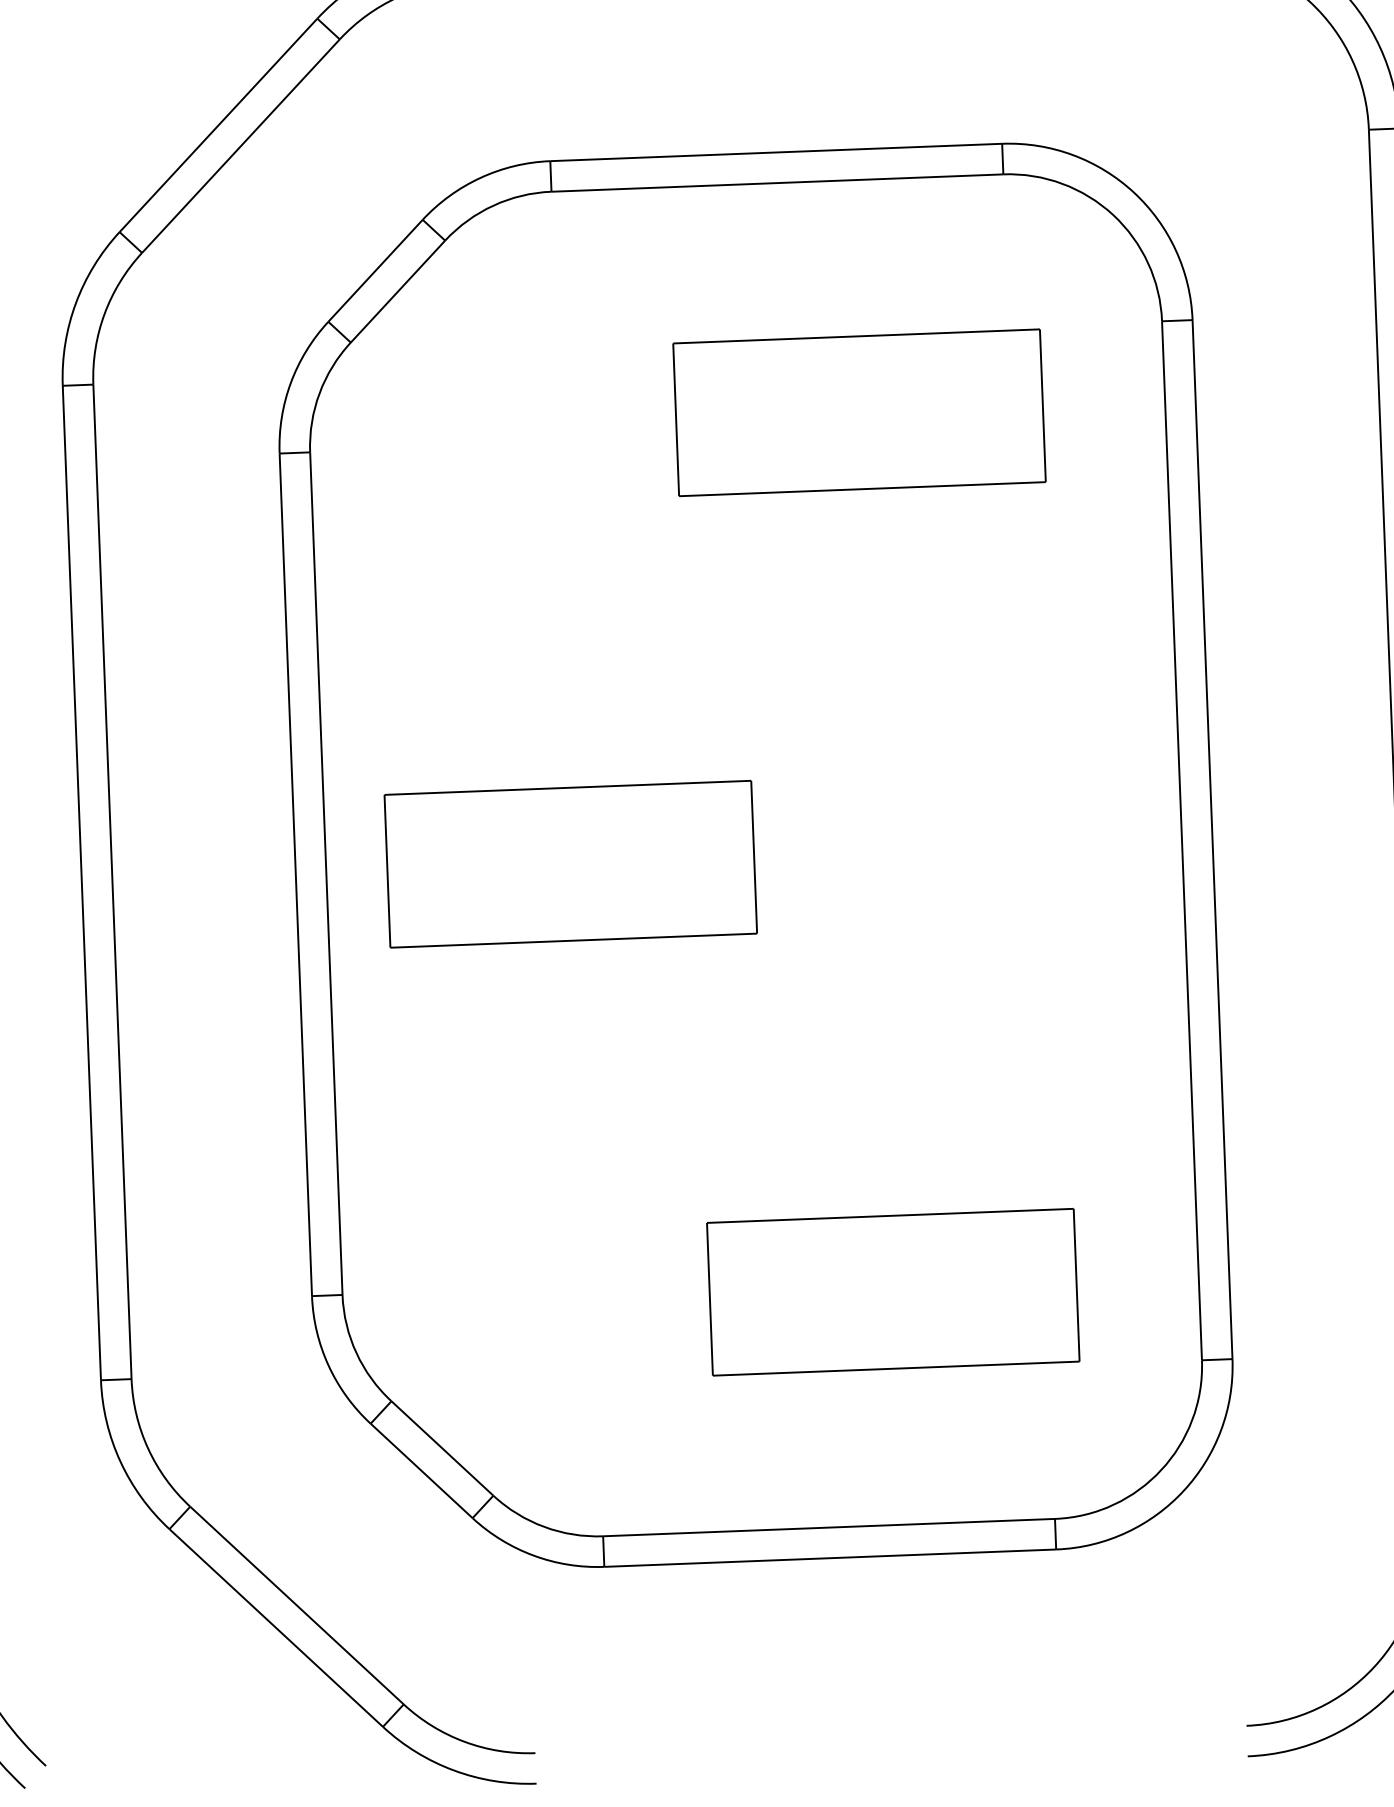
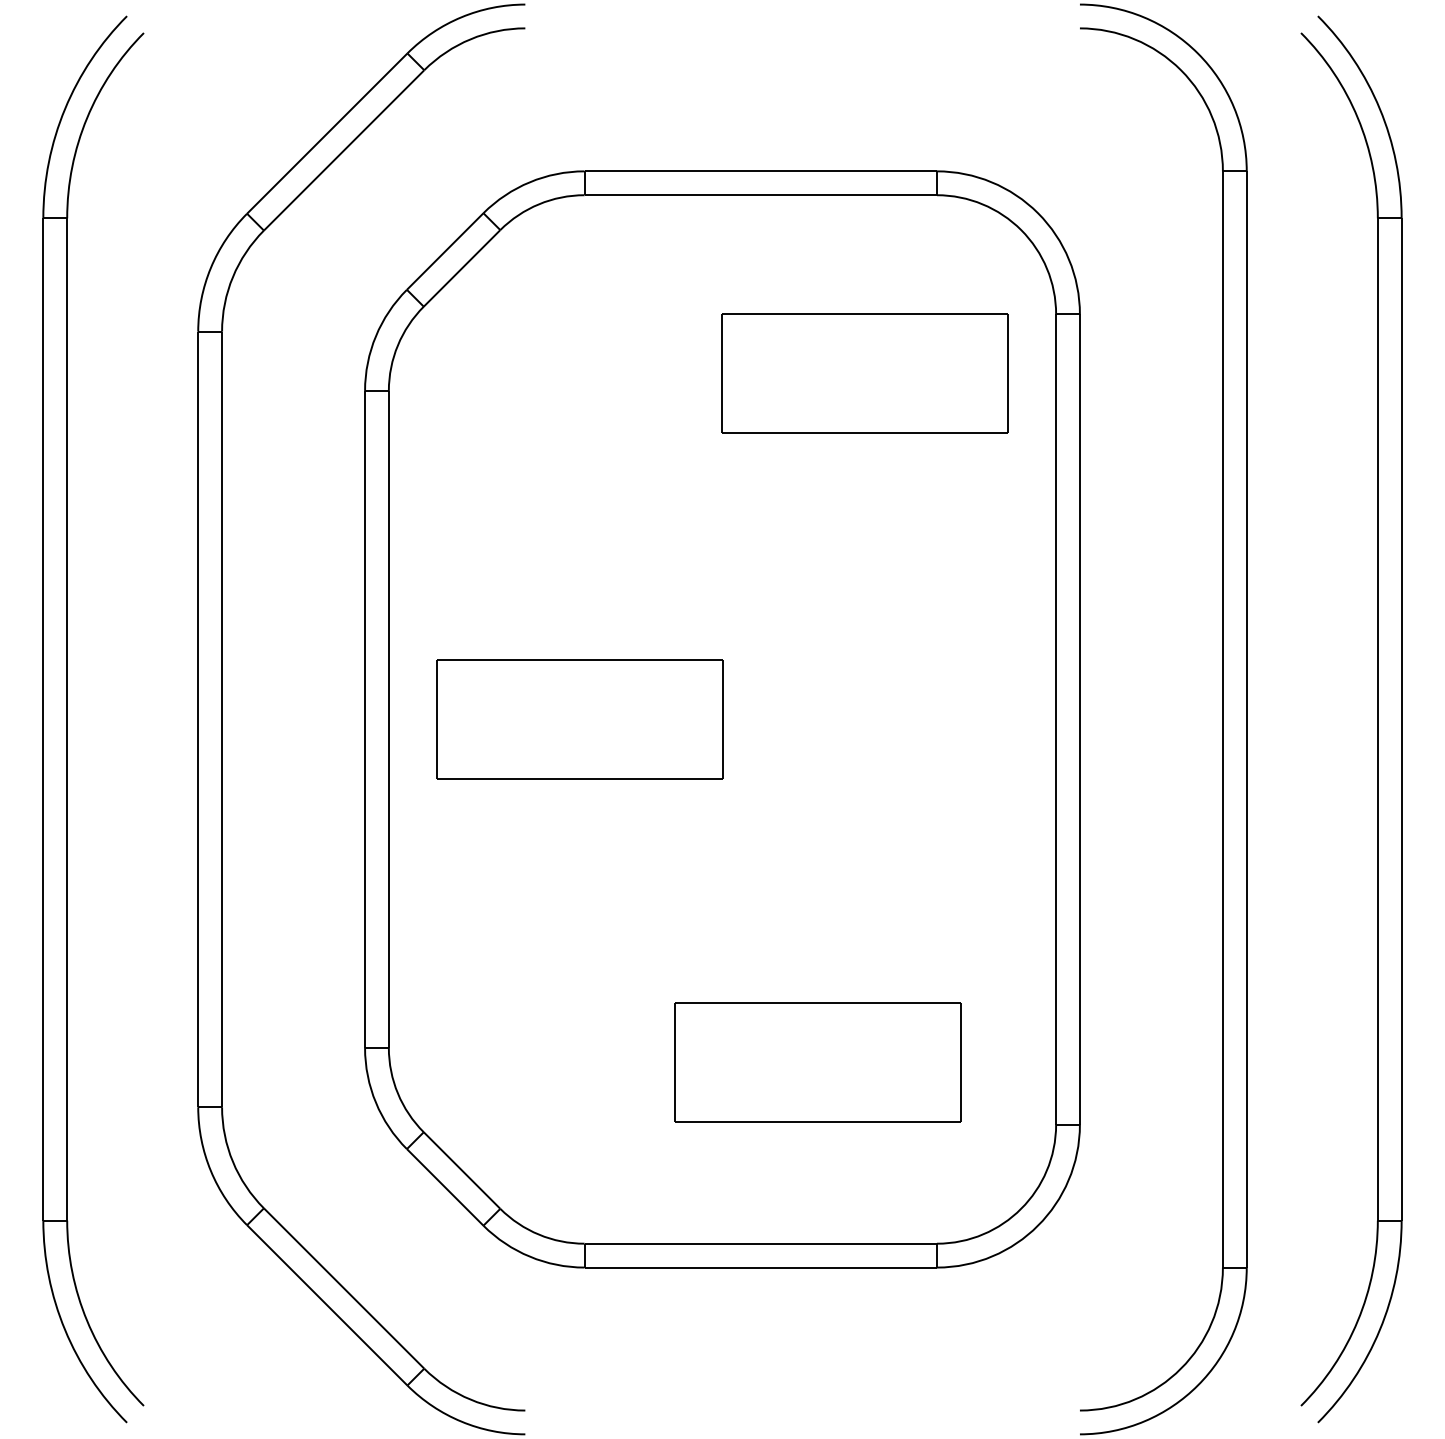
part: (859, 412) -> (864, 373), moved

